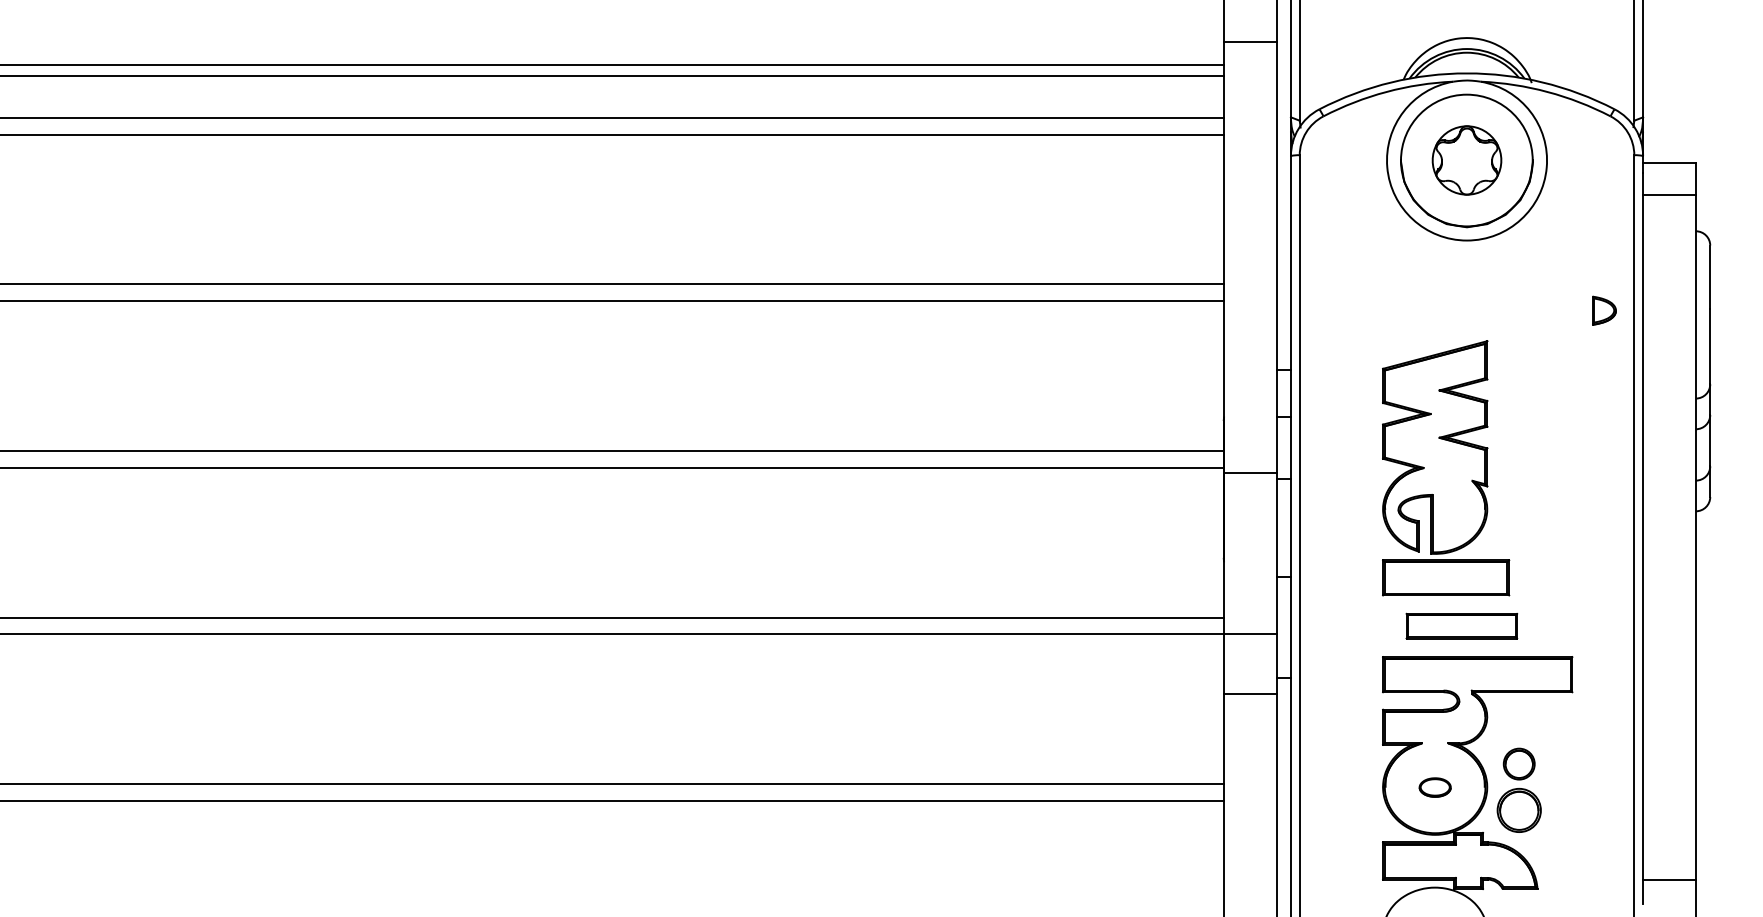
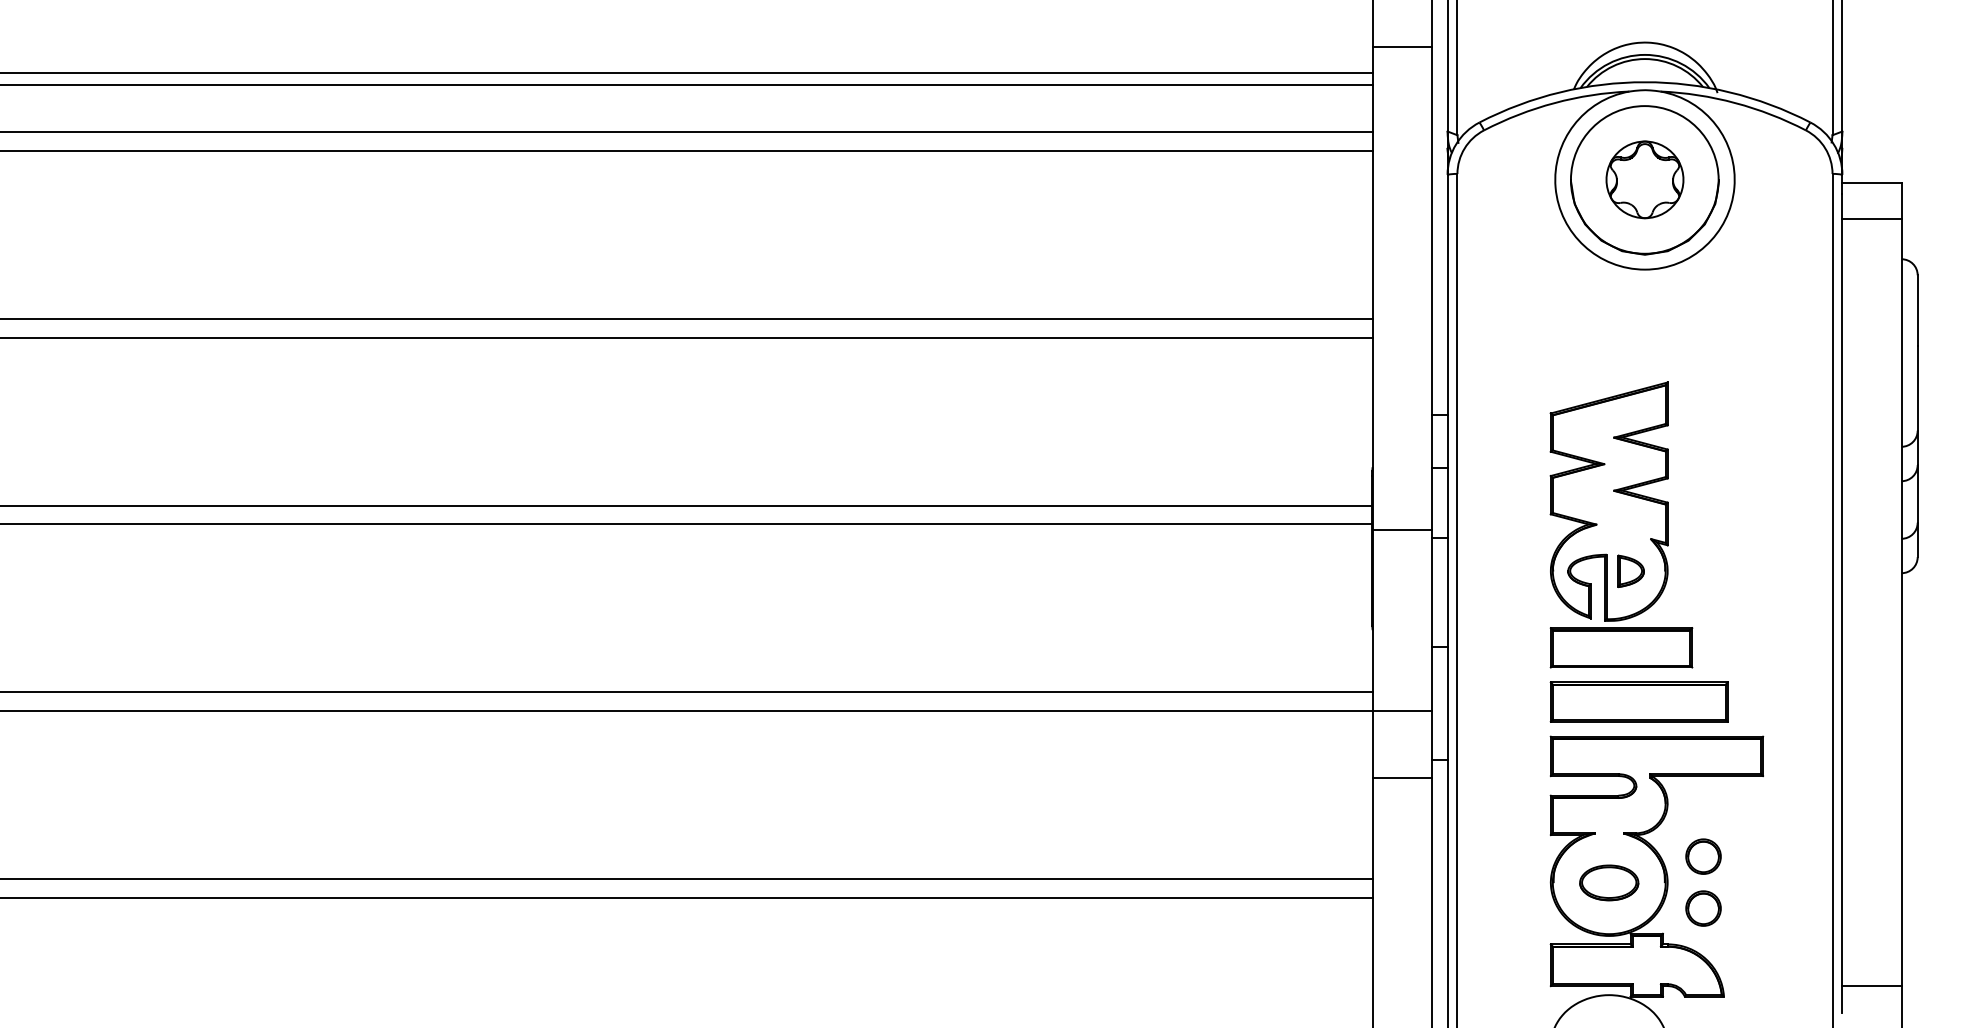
part: (1603, 310) -> (1630, 571), moved
part: (1461, 625) -> (1638, 701), size x1.43
part: (1435, 787) -> (1609, 882), size x1.67
part: (1519, 810) -> (1703, 908), size x0.71

